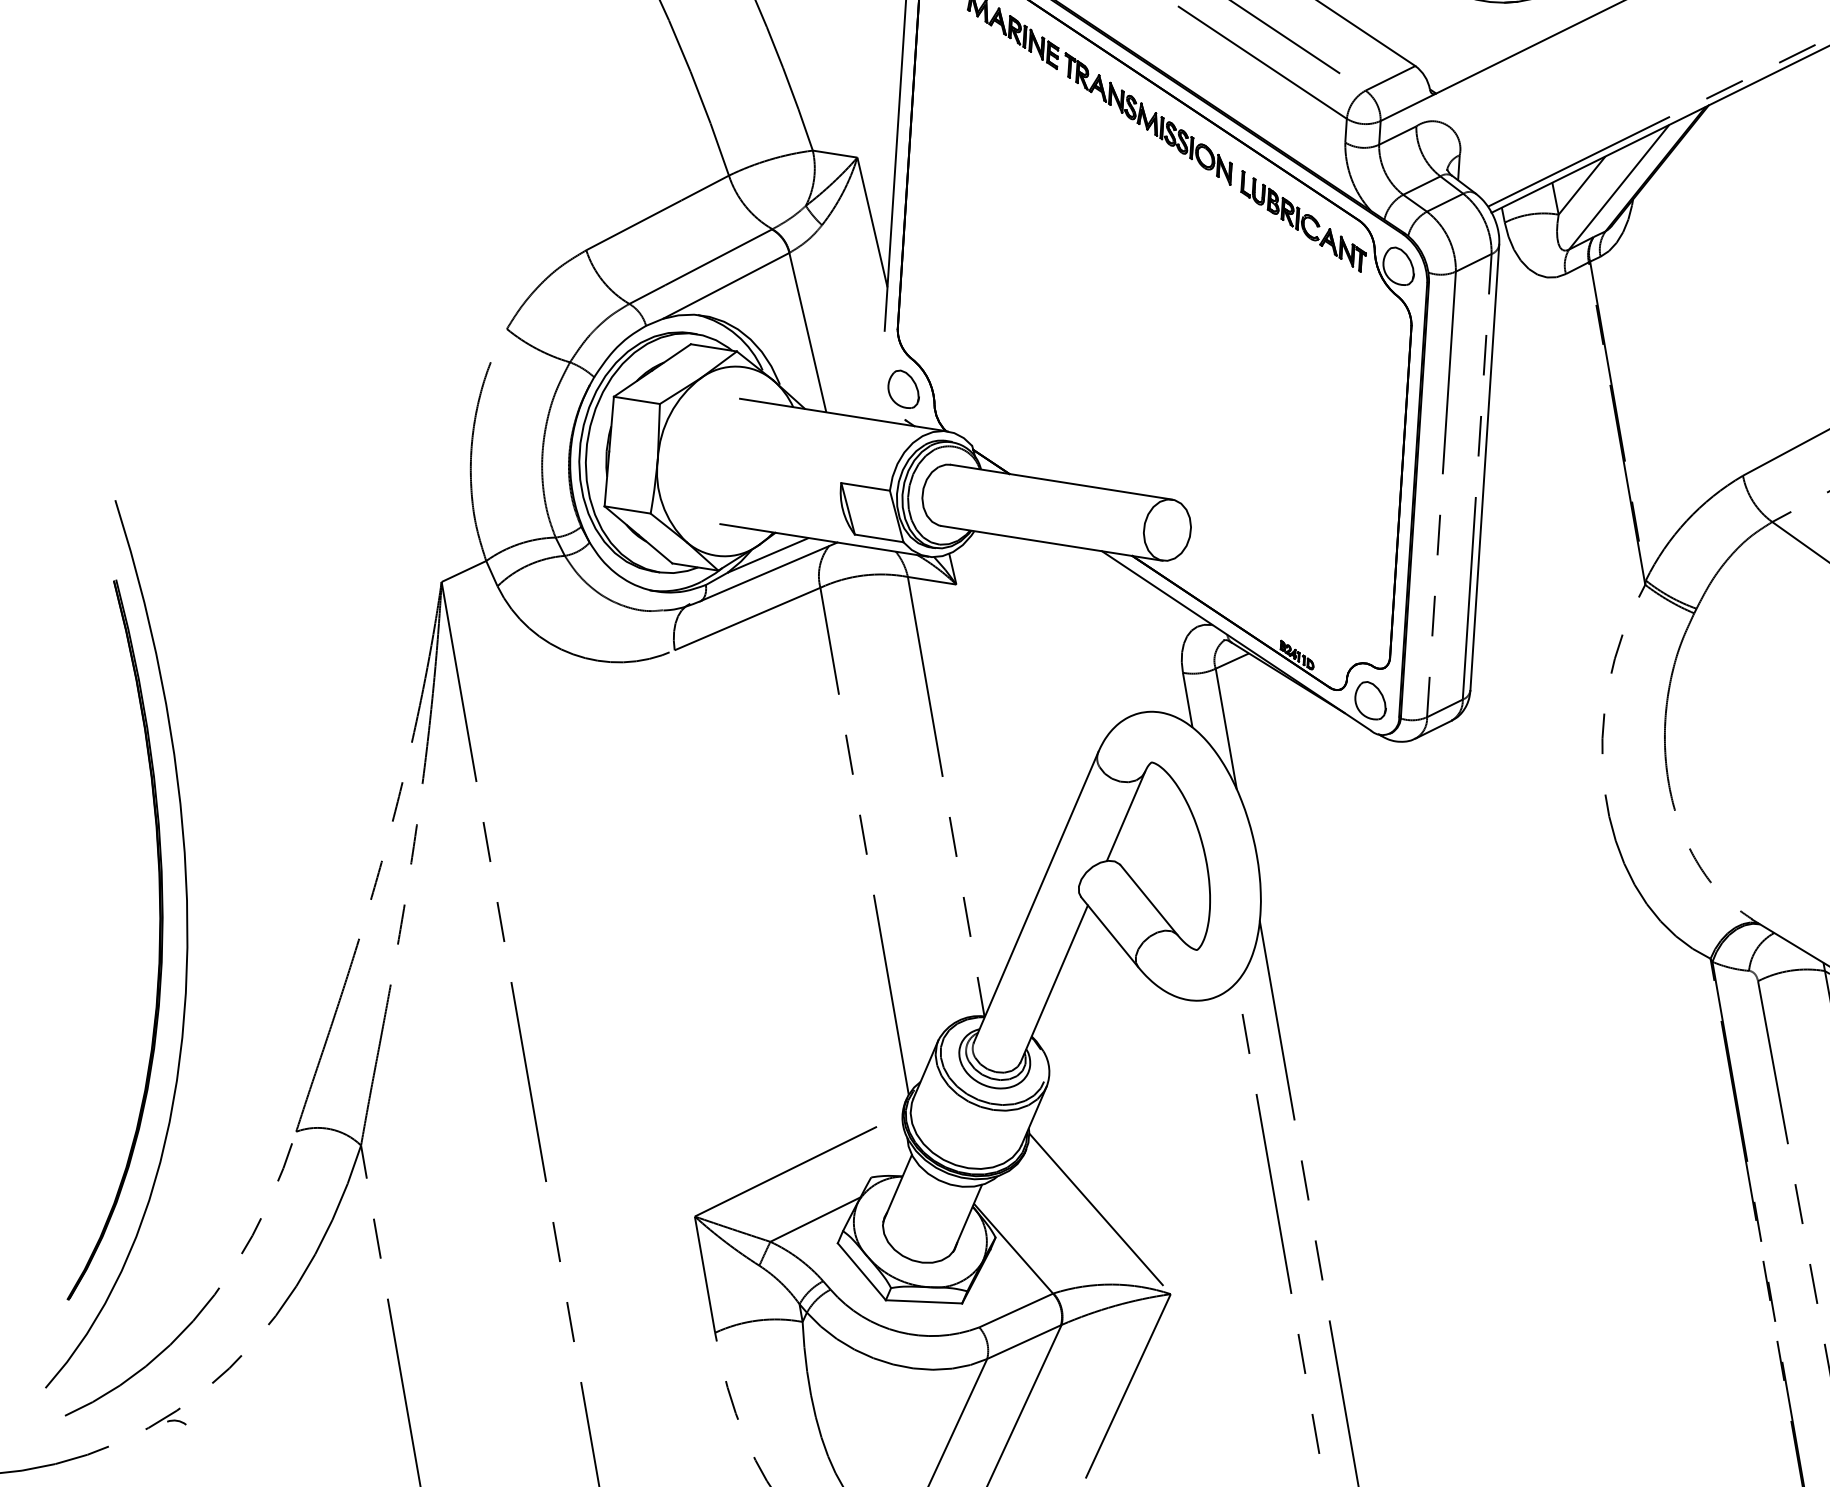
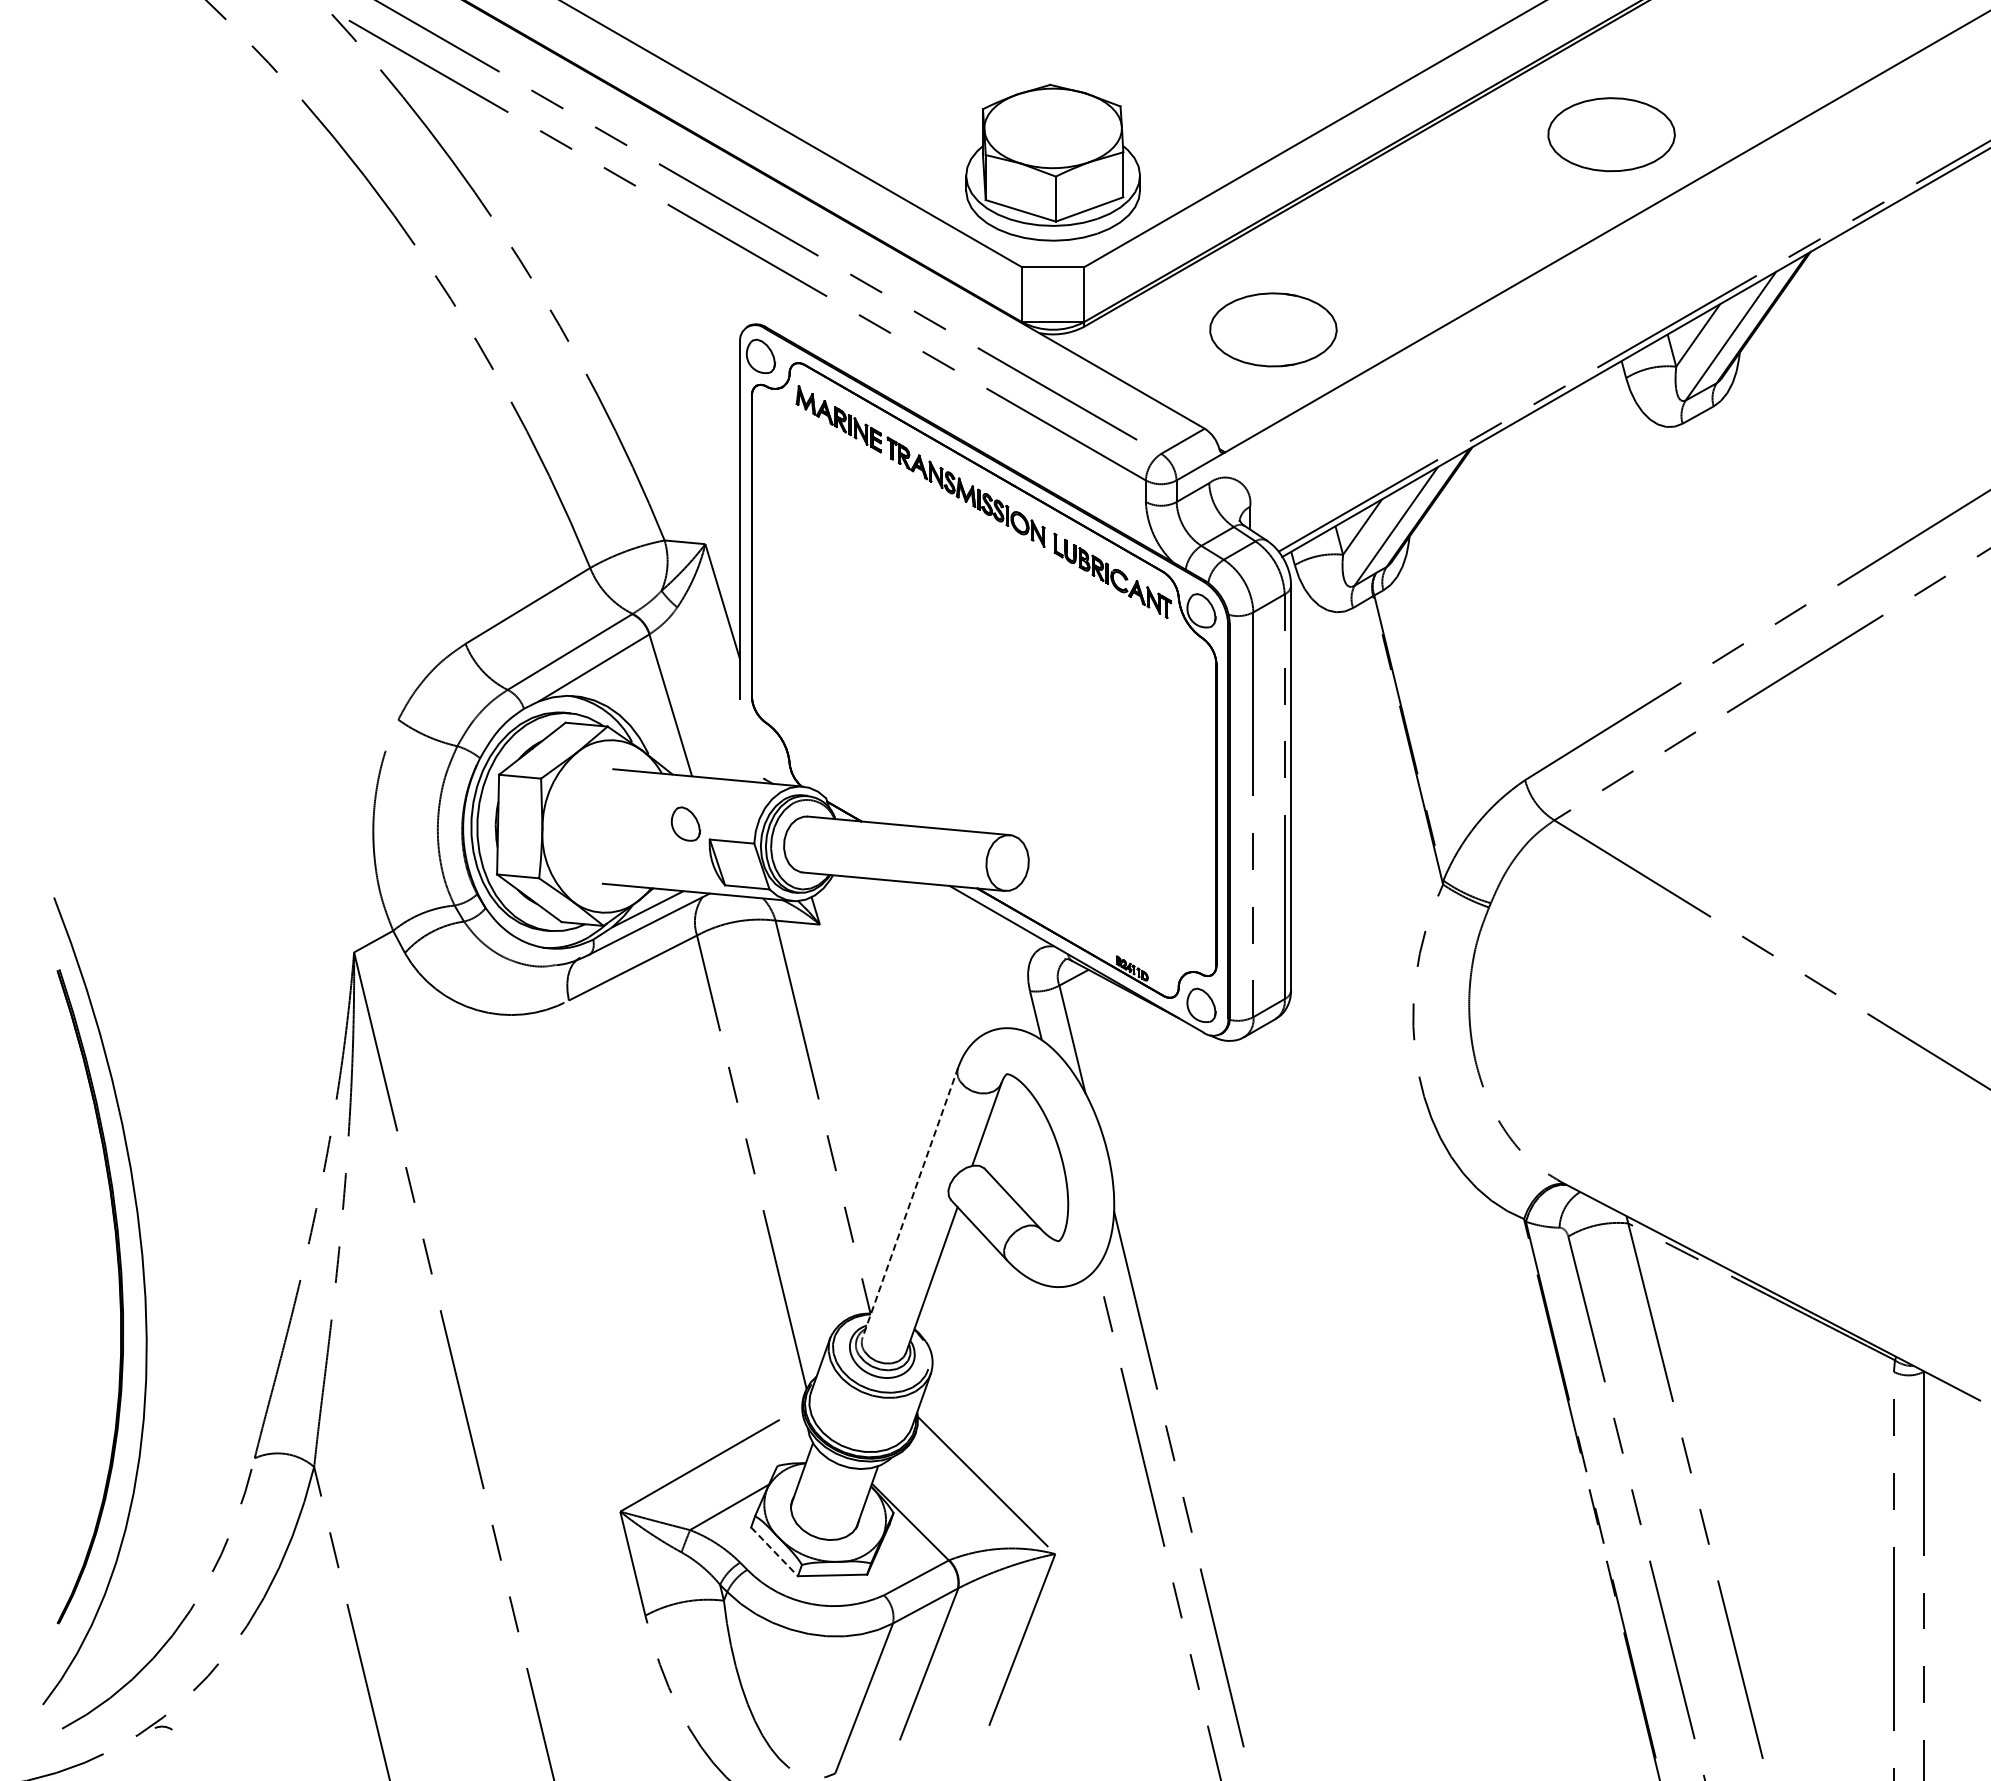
part: (903, 388) -> (685, 823), moved
line: (1036, 897) -> (910, 1203), solid -> dashed
line: (861, 1271) -> (774, 1551), solid -> dashed

